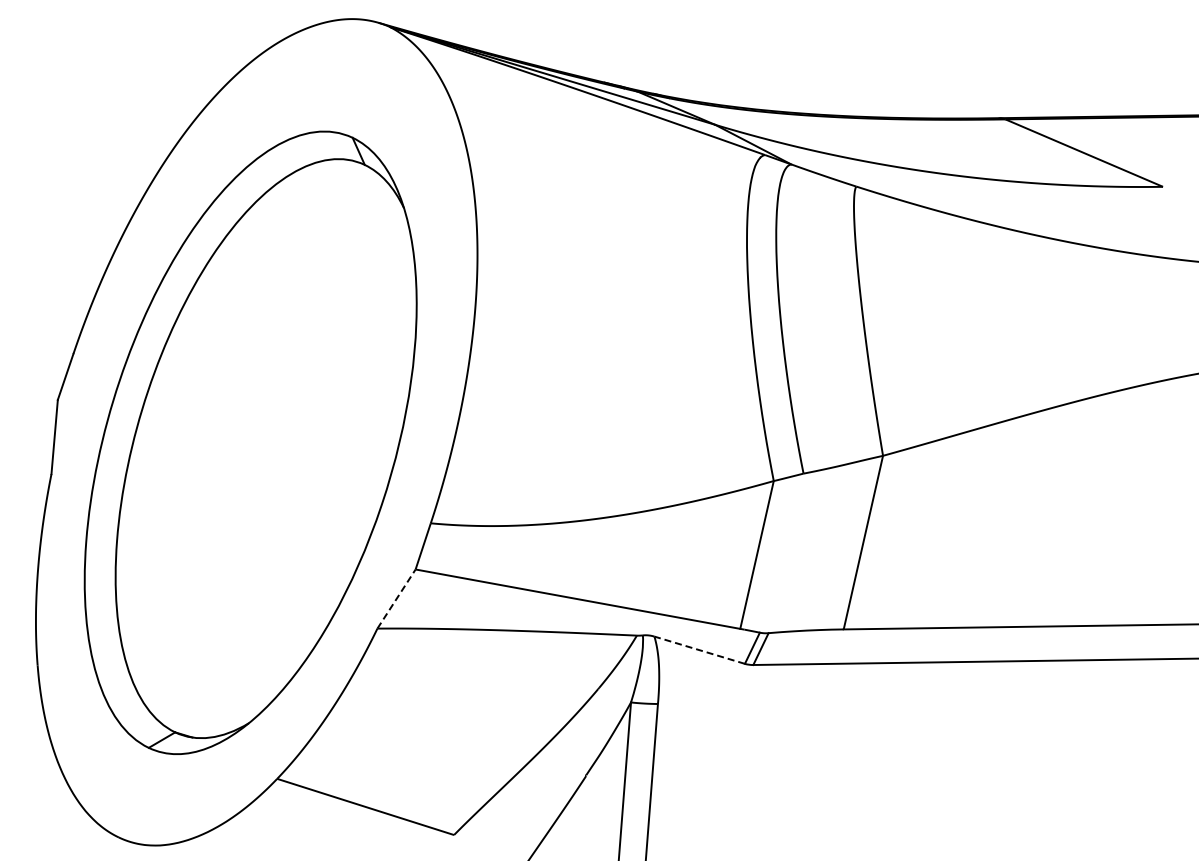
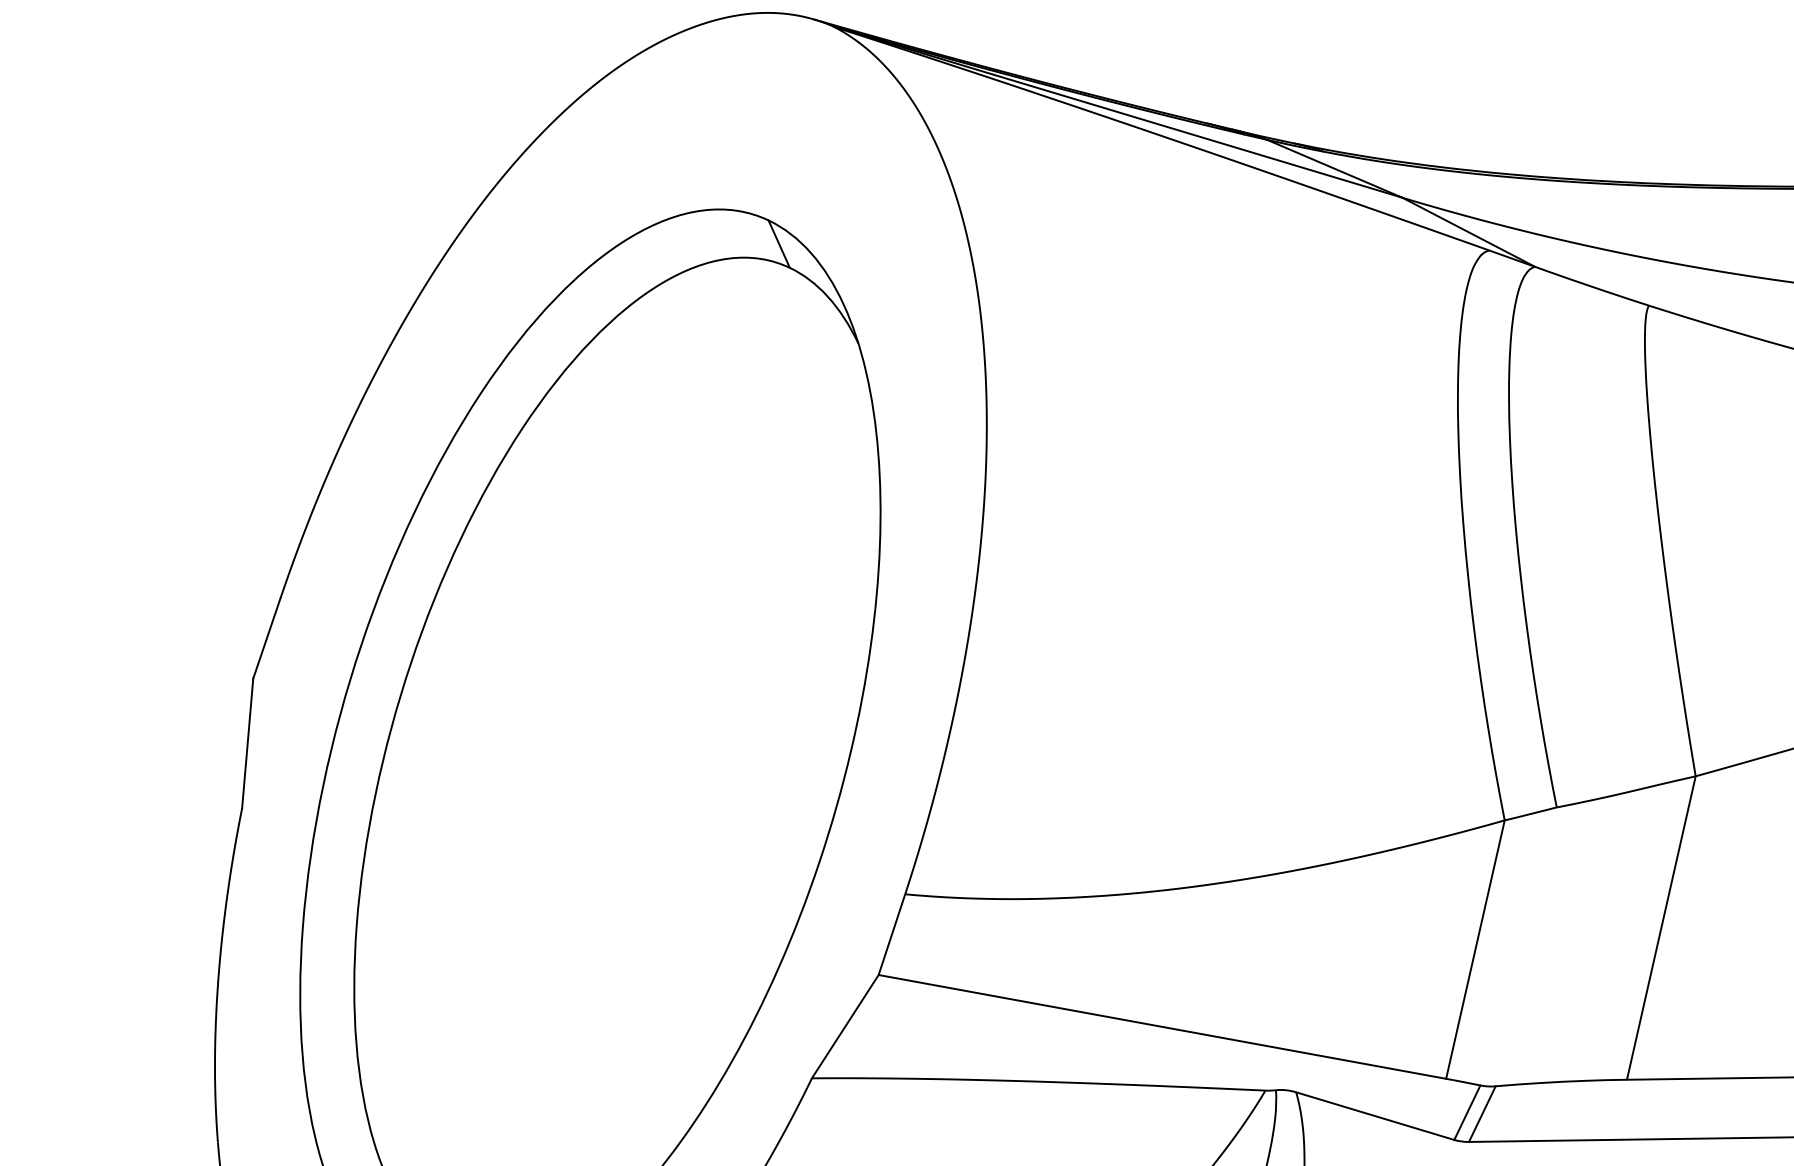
line: (396, 598) -> (845, 1025), dashed -> solid
line: (699, 650) -> (1374, 1116), dashed -> solid

